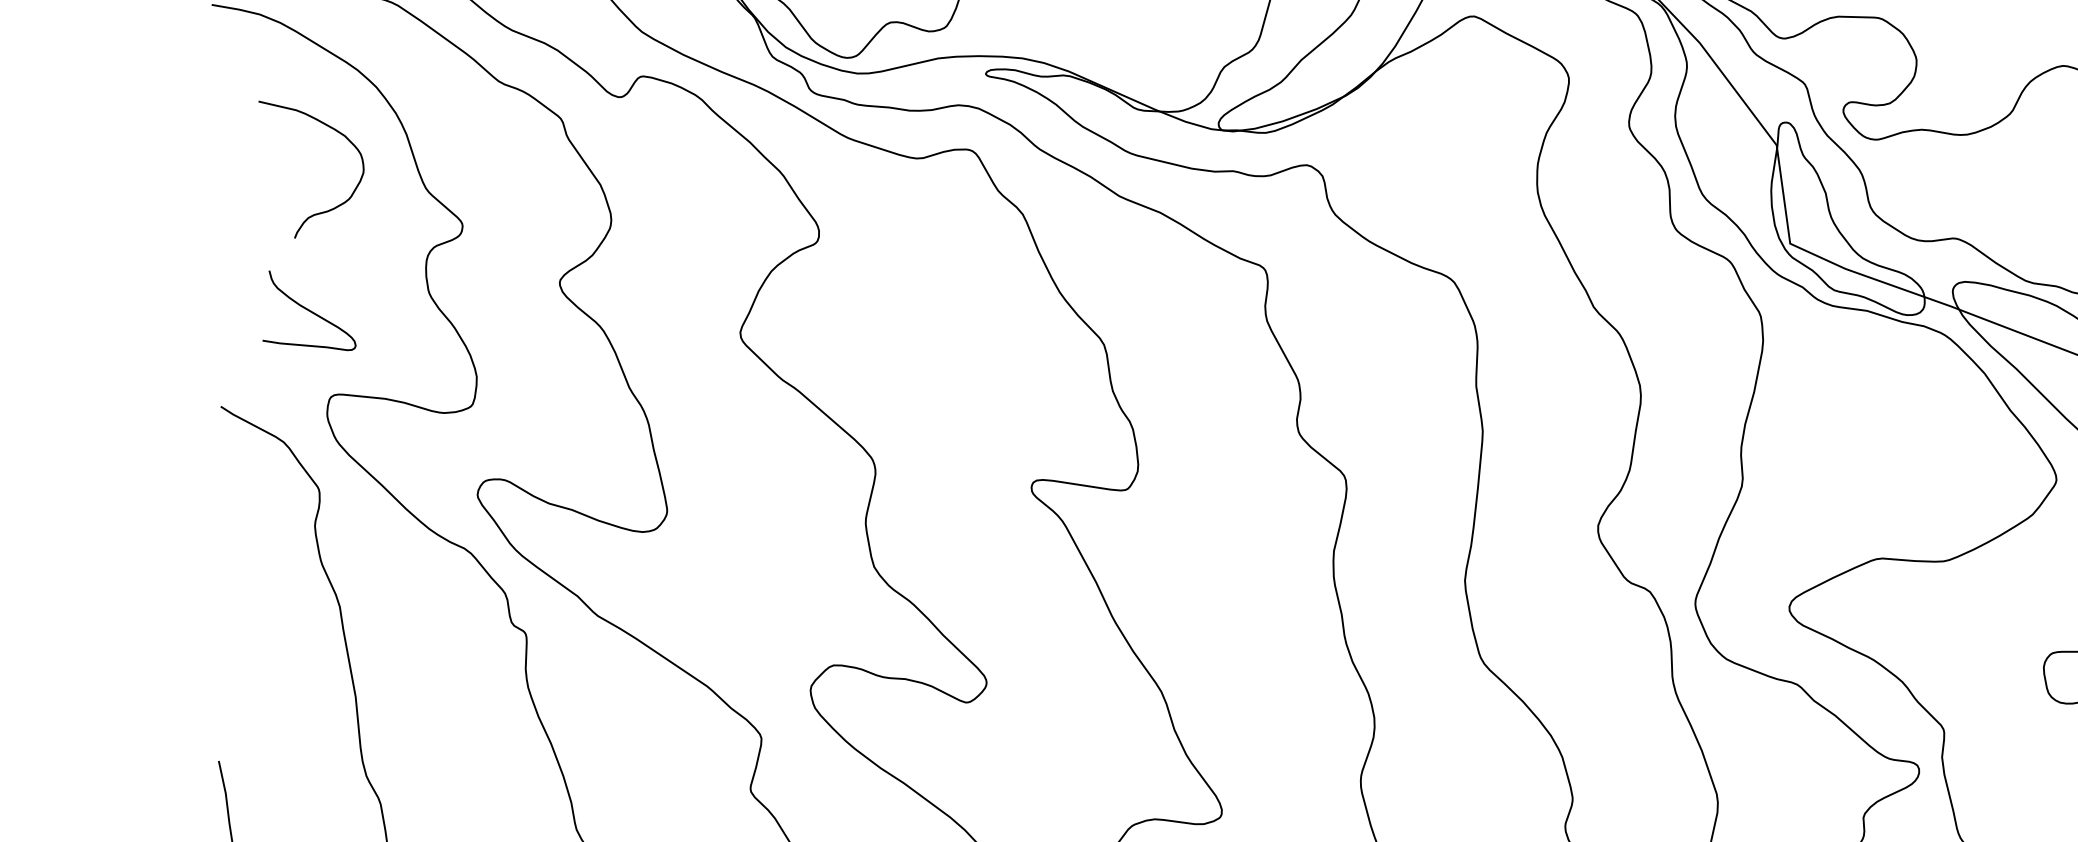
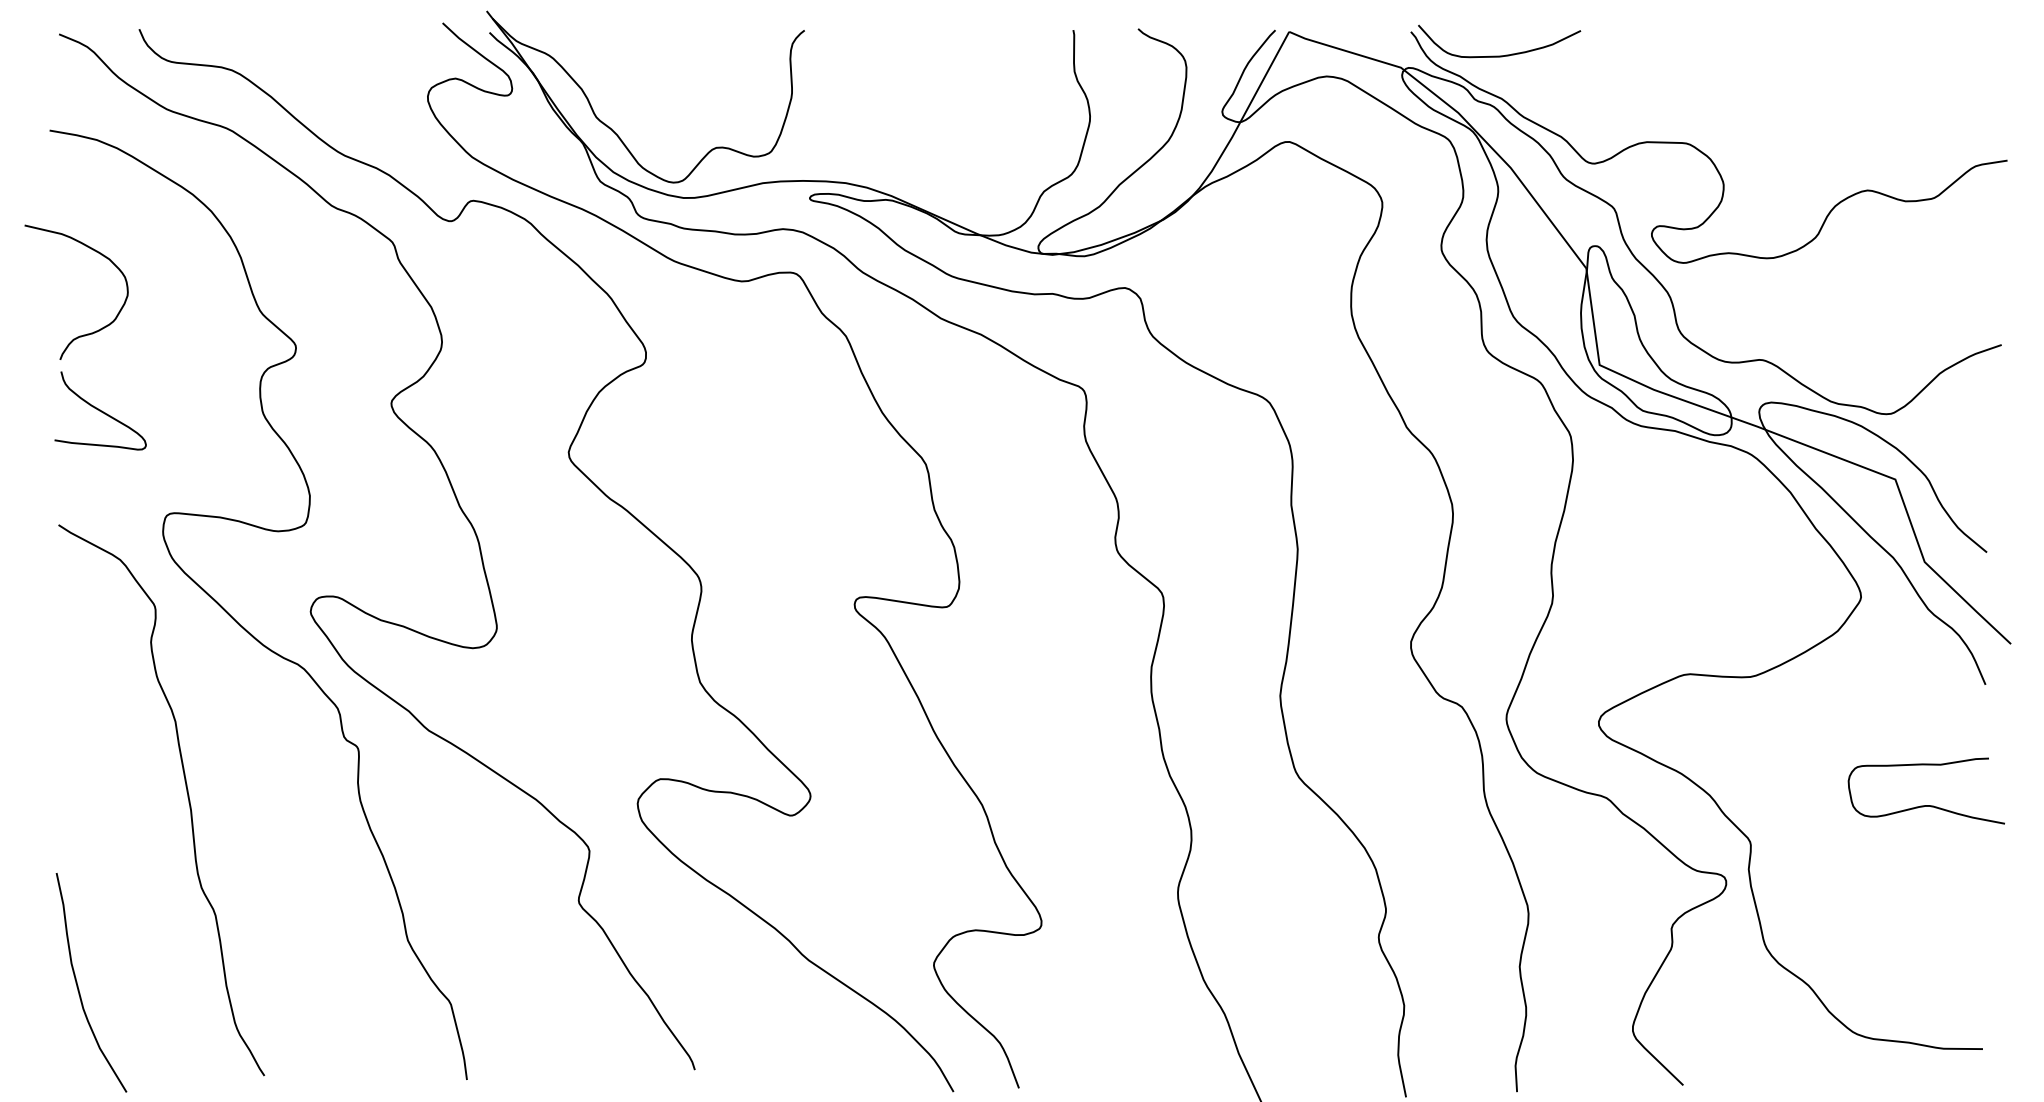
curve: (322, 211) -> (87, 333), moved
curve: (309, 310) -> (100, 410), moved

